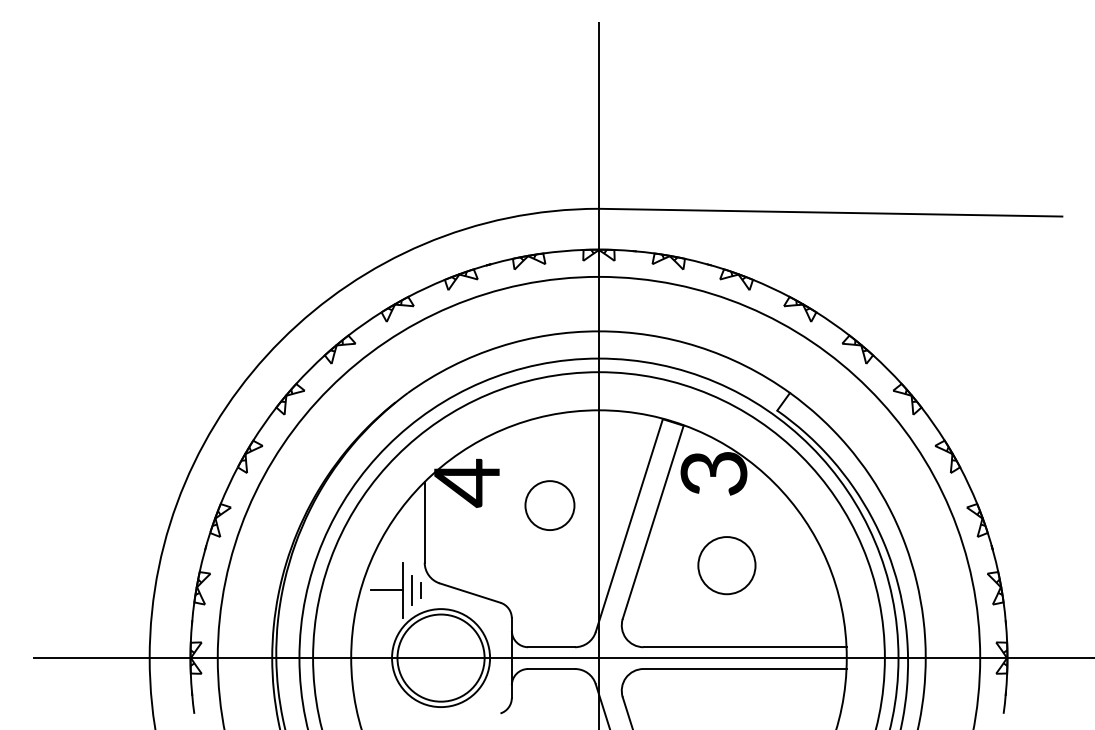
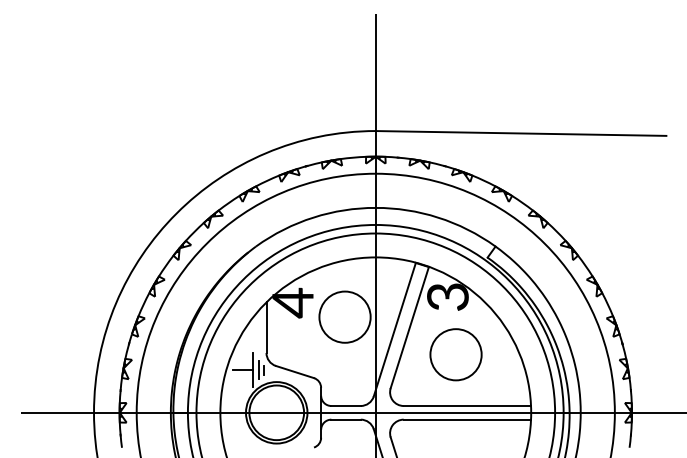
circle: (549, 504) -> (344, 316), size x1.67
circle: (726, 565) -> (455, 354), size x1.43

